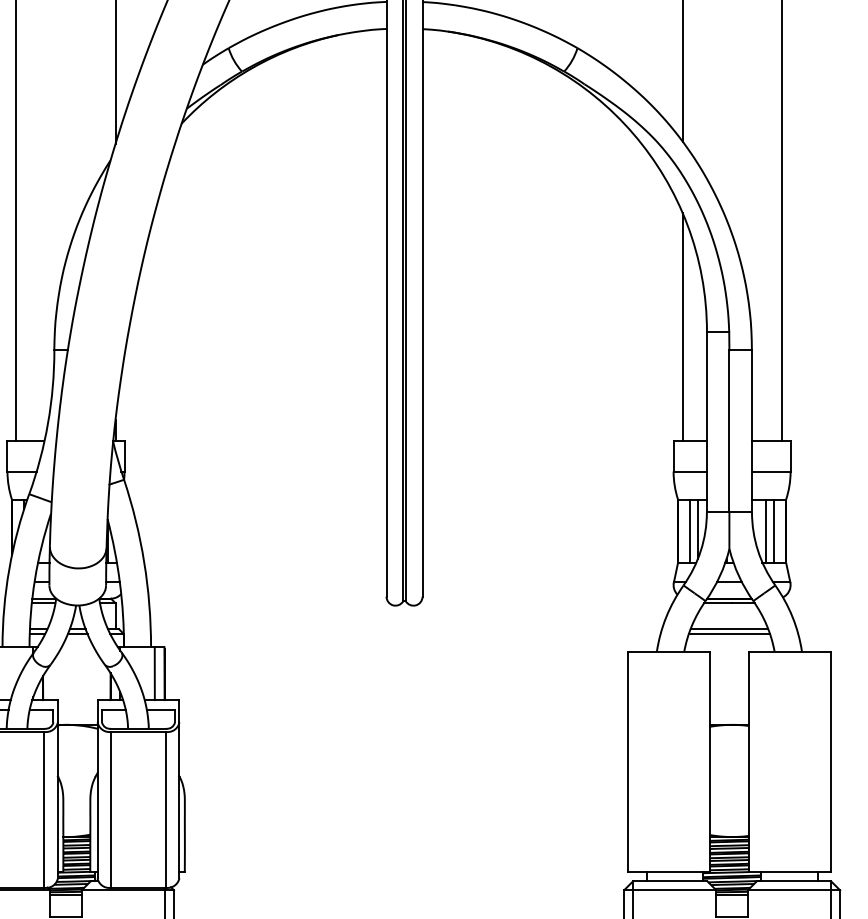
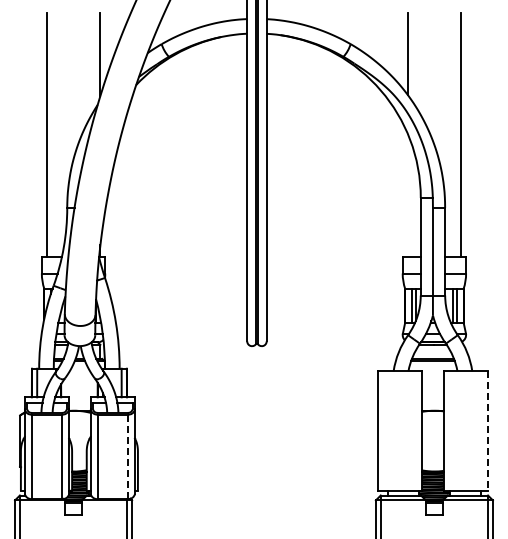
line: (682, 327) -> (407, 195), removed
line: (831, 761) -> (488, 430), solid -> dashed
line: (165, 809) -> (127, 456), solid -> dashed

